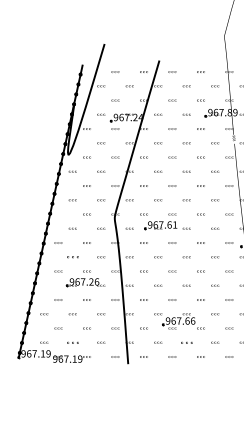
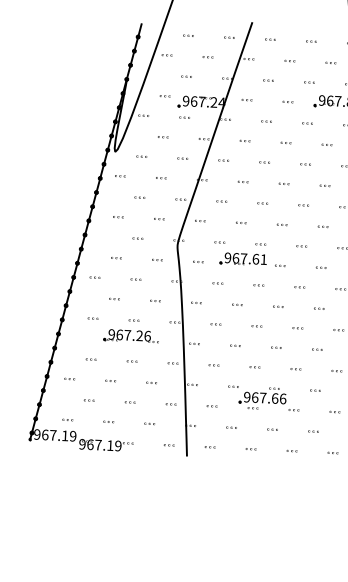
part: (72, 257) -> (114, 299), size x0.62
part: (72, 342) -> (108, 421), size x0.62
part: (186, 342) -> (272, 429), size x0.62

